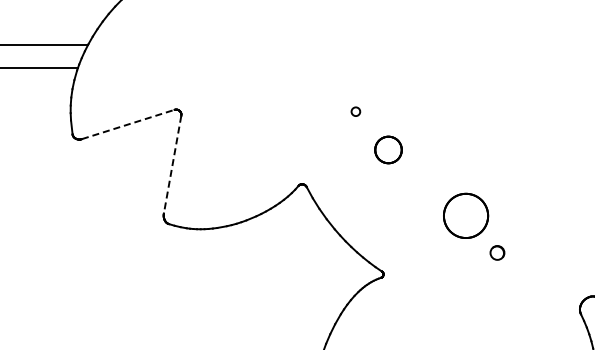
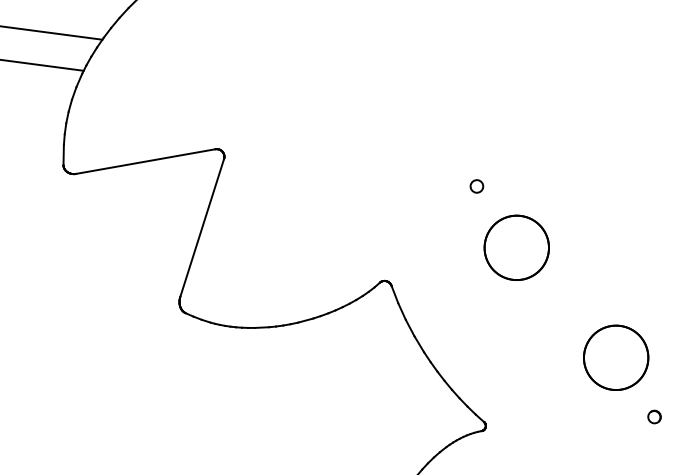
line: (128, 124) -> (146, 161), dashed -> solid
part: (388, 149) -> (516, 247), size x1.67
line: (172, 164) -> (202, 227), dashed -> solid
part: (497, 252) -> (654, 416), size x0.62

